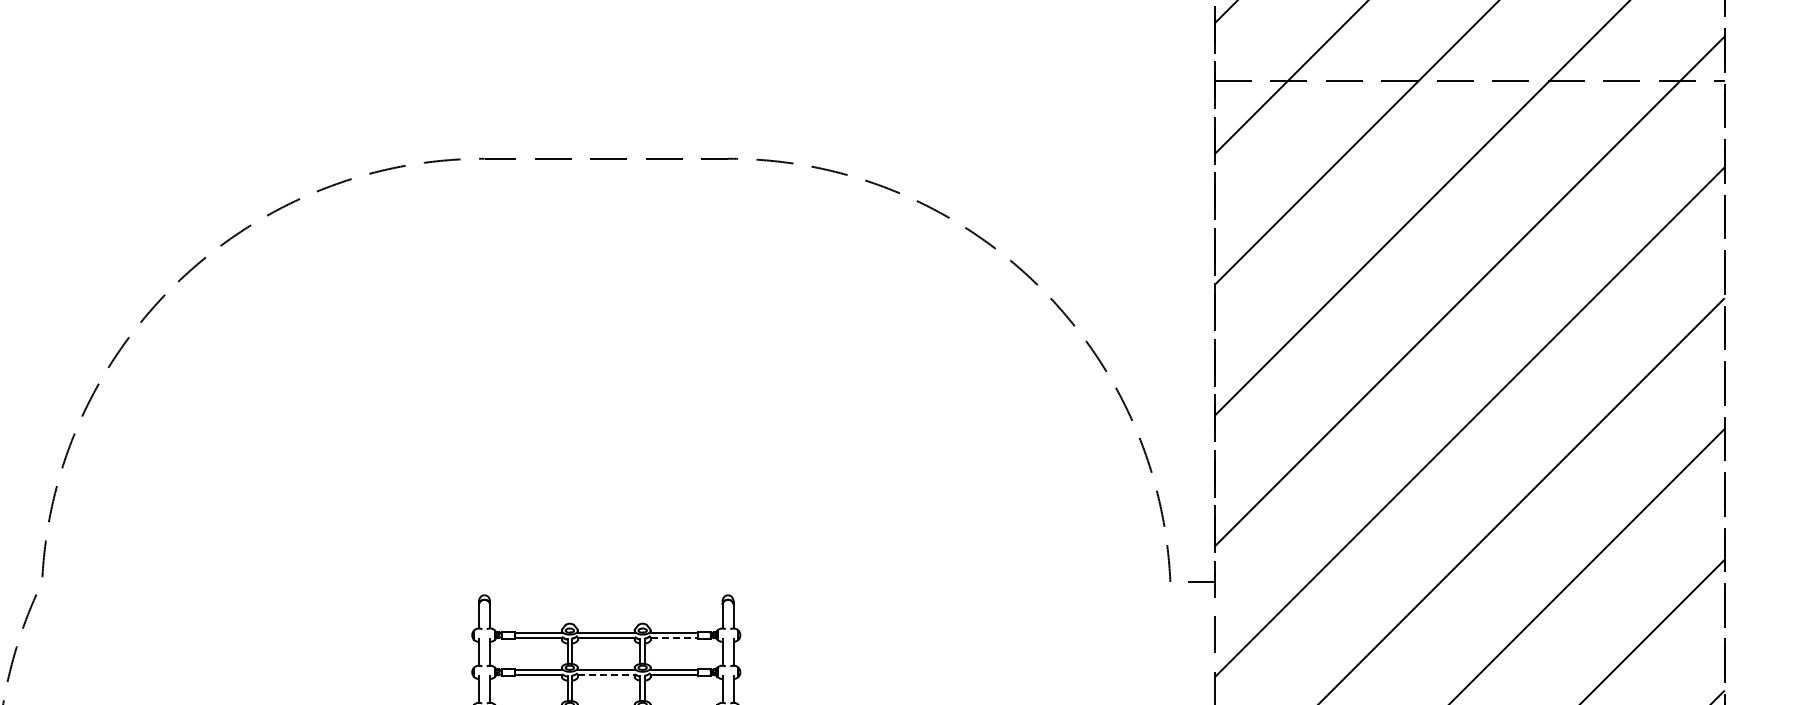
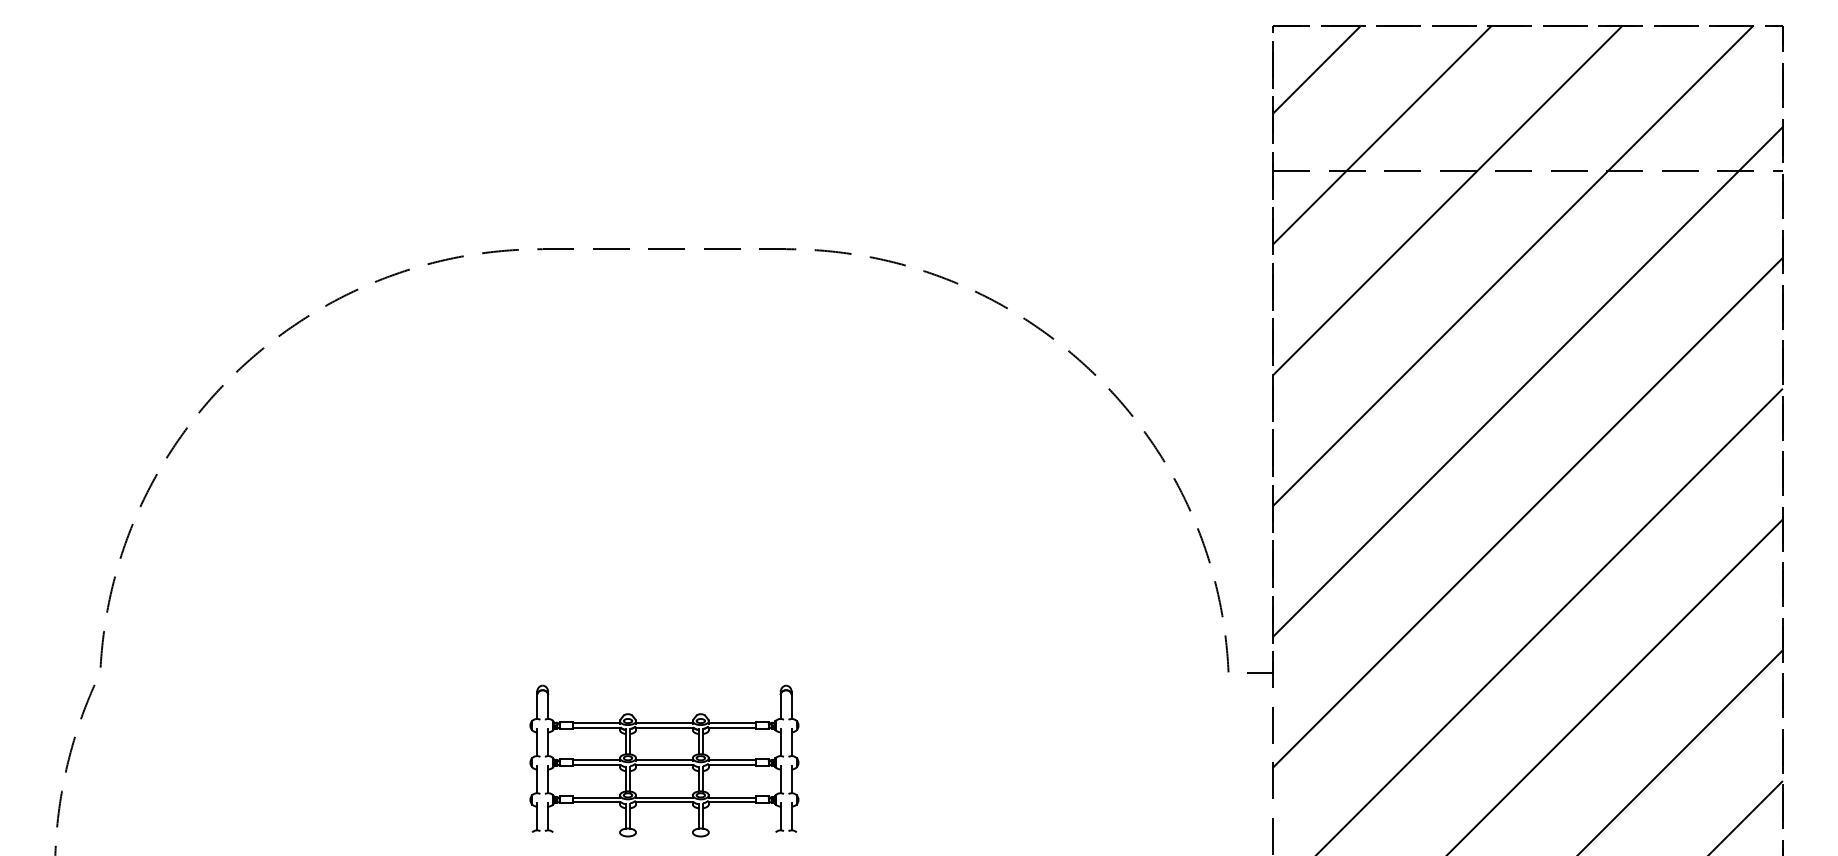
line: (674, 637) -> (732, 727), dashed -> solid
line: (606, 675) -> (664, 765), dashed -> solid

